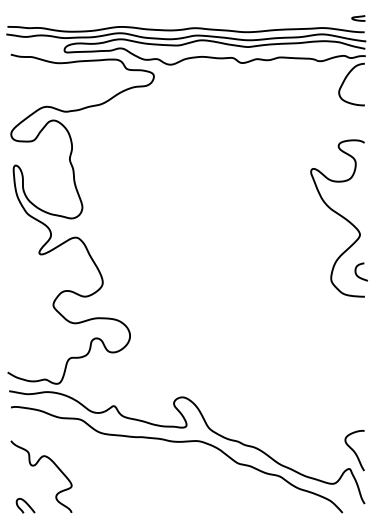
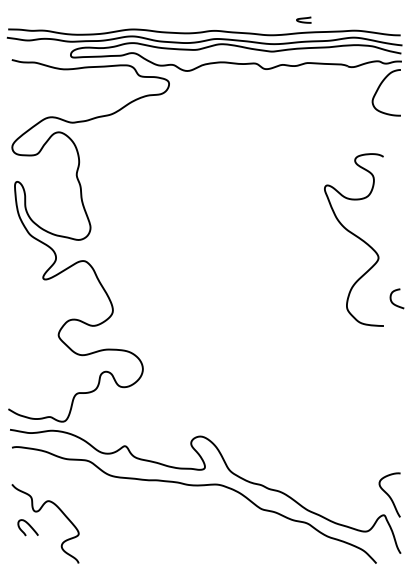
curve: (358, 17) -> (303, 19), moved
curve: (339, 215) -> (355, 236), moved
curve: (25, 503) -> (28, 525), moved

